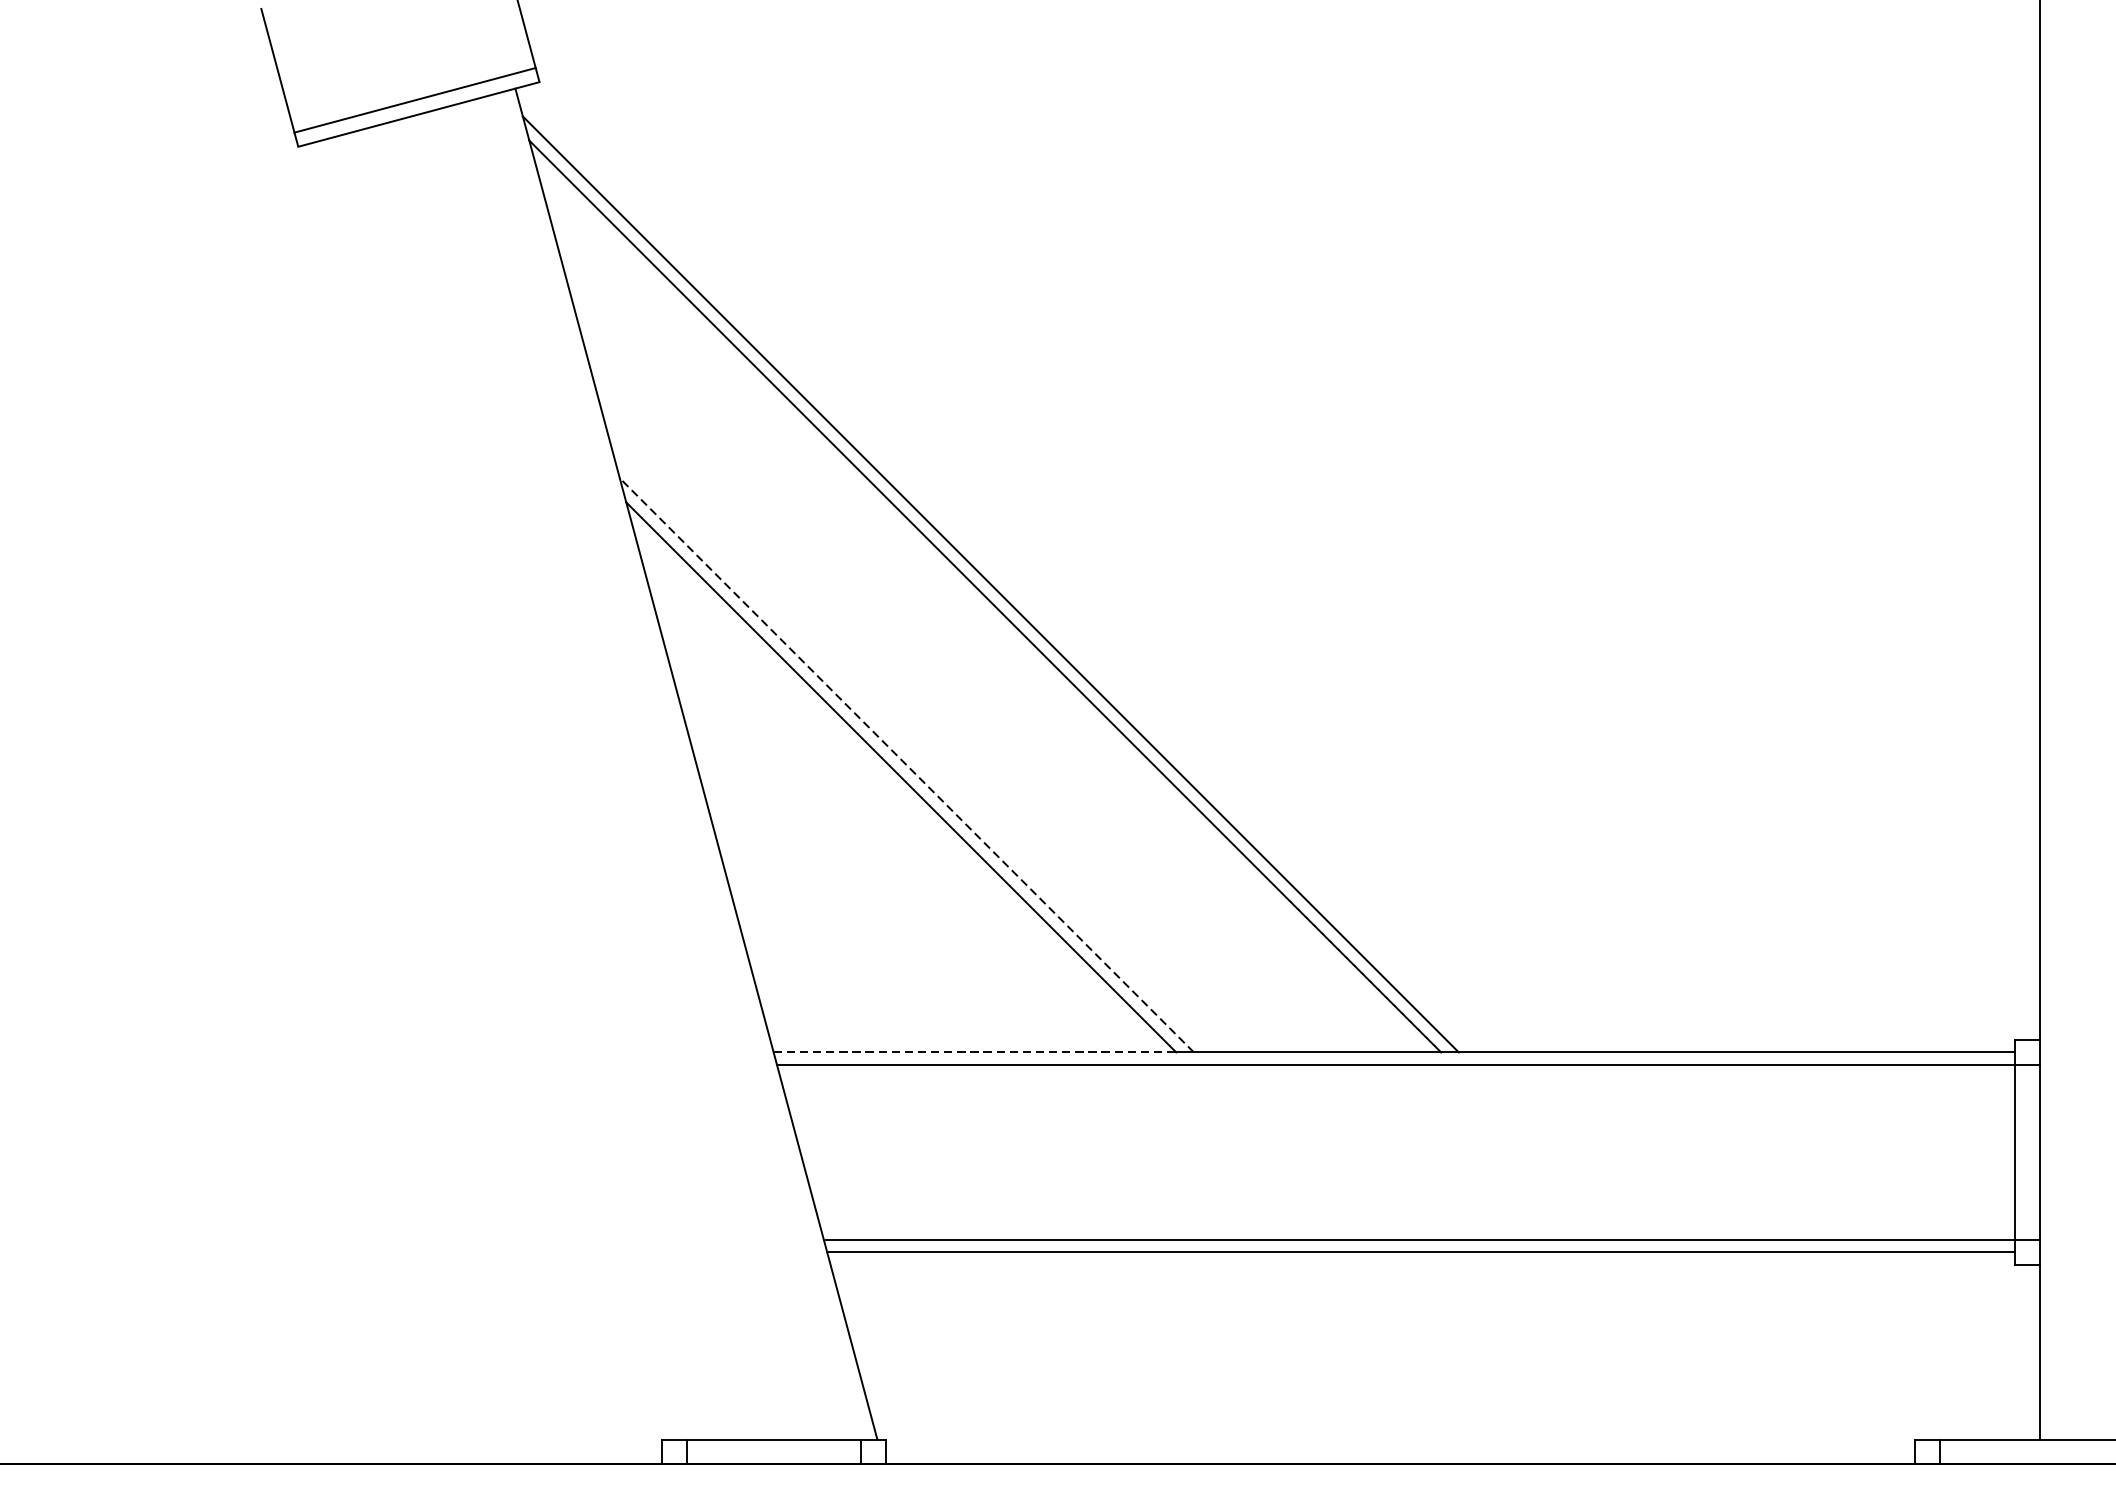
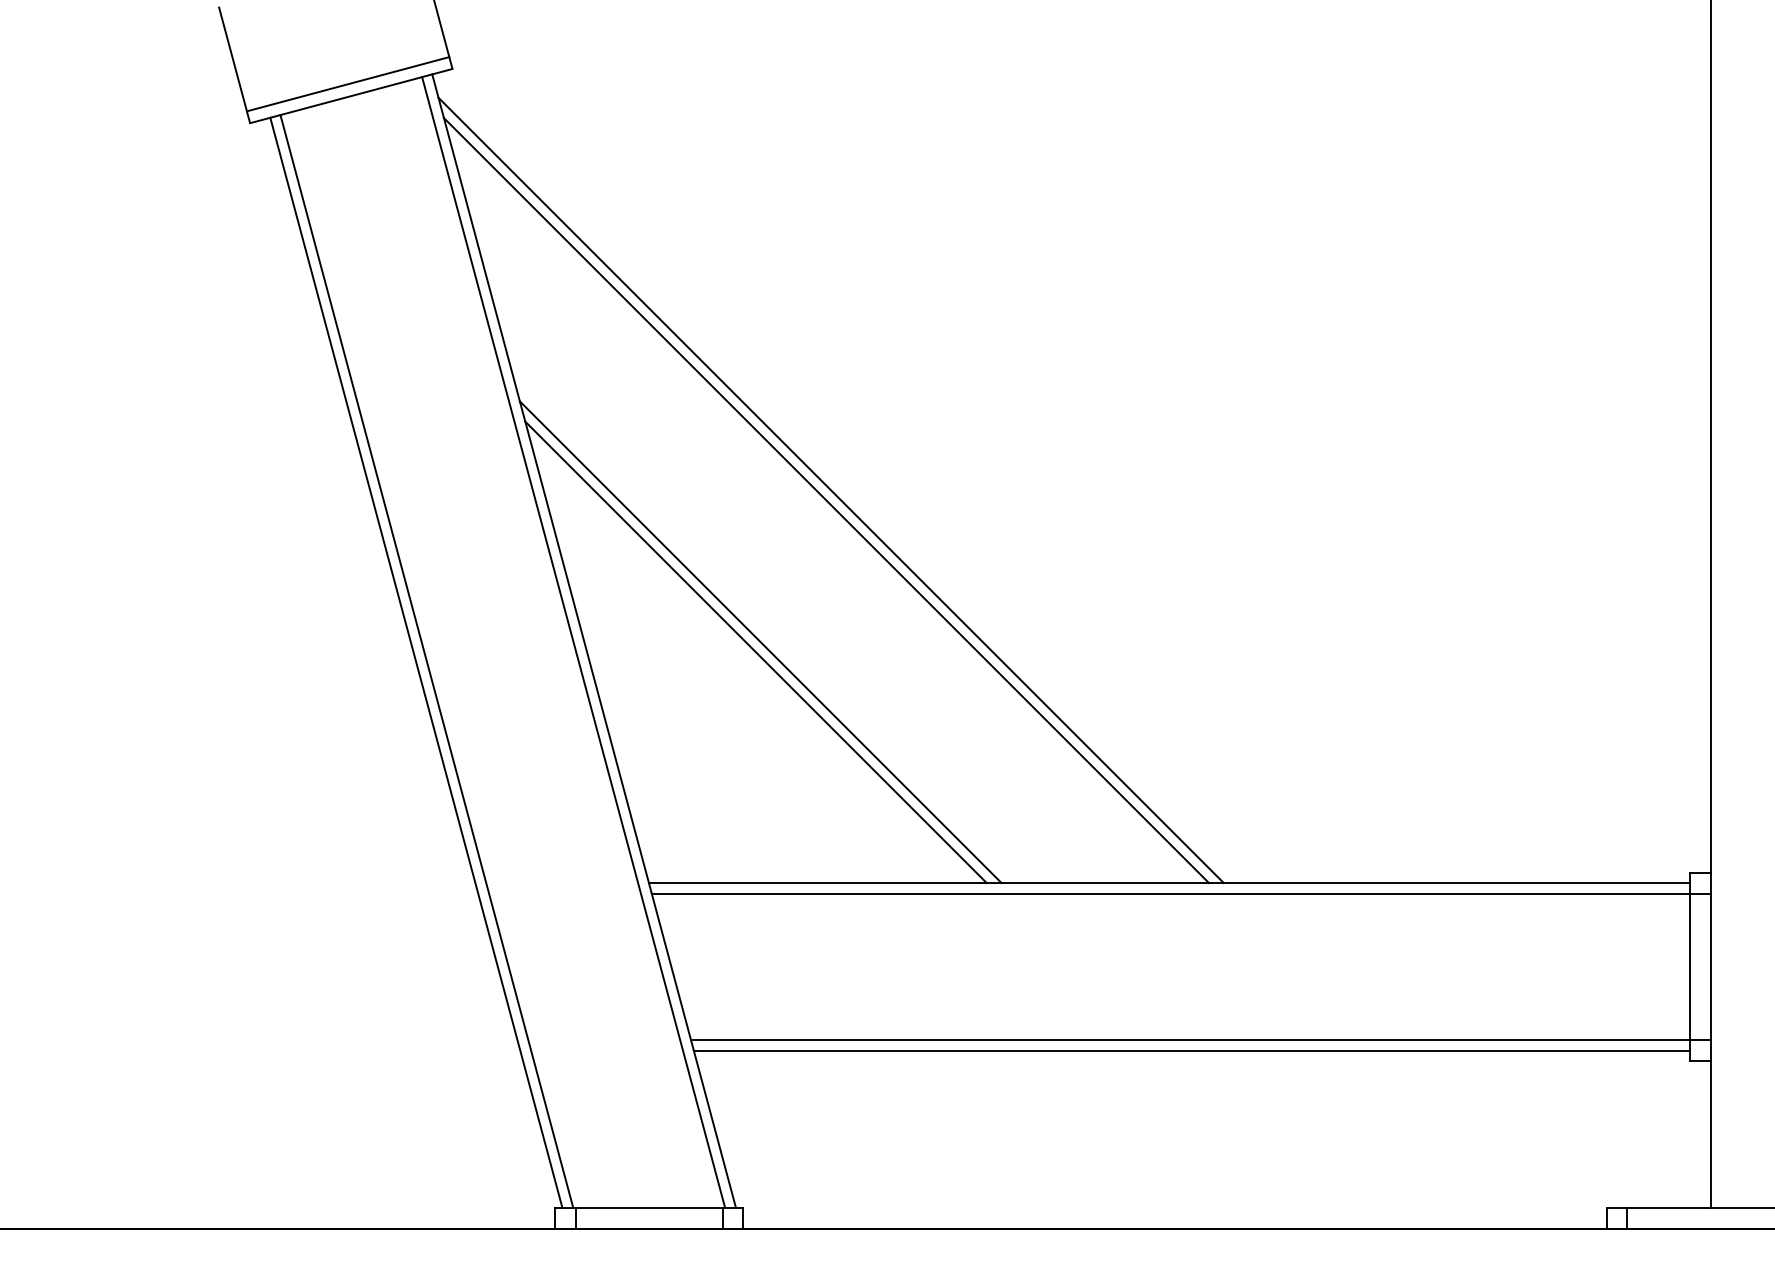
line: (683, 765) -> (573, 642), added
line: (906, 765) -> (760, 642), dashed -> solid
line: (508, 788) -> (426, 661), added
line: (496, 789) -> (416, 662), added
line: (974, 1052) -> (817, 883), dashed -> solid

